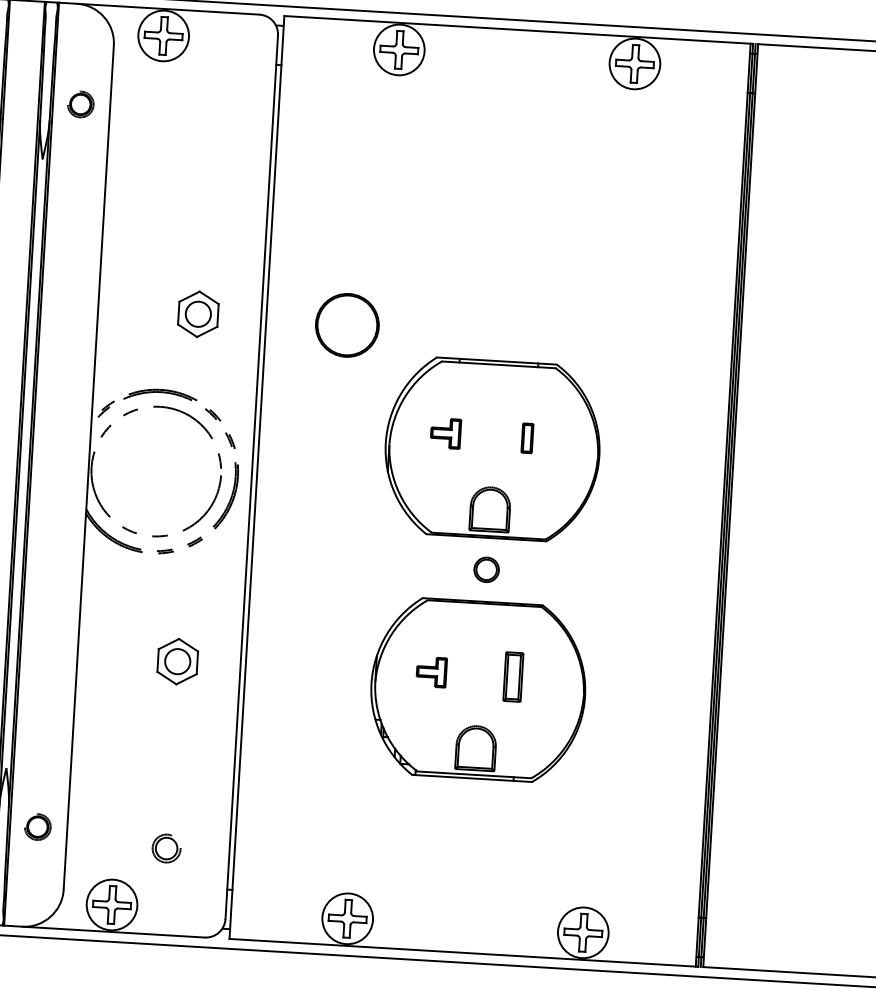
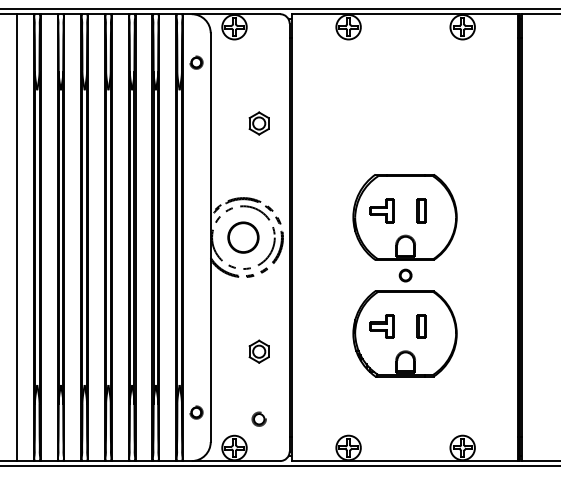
part: (196, 314) -> (258, 123), moved
circle: (347, 325) -> (243, 237), moved
part: (444, 432) -> (381, 210), size x1.67
part: (527, 437) -> (421, 210), size x1.67
part: (176, 661) -> (258, 351), moved
part: (430, 672) -> (381, 326), size x1.67

